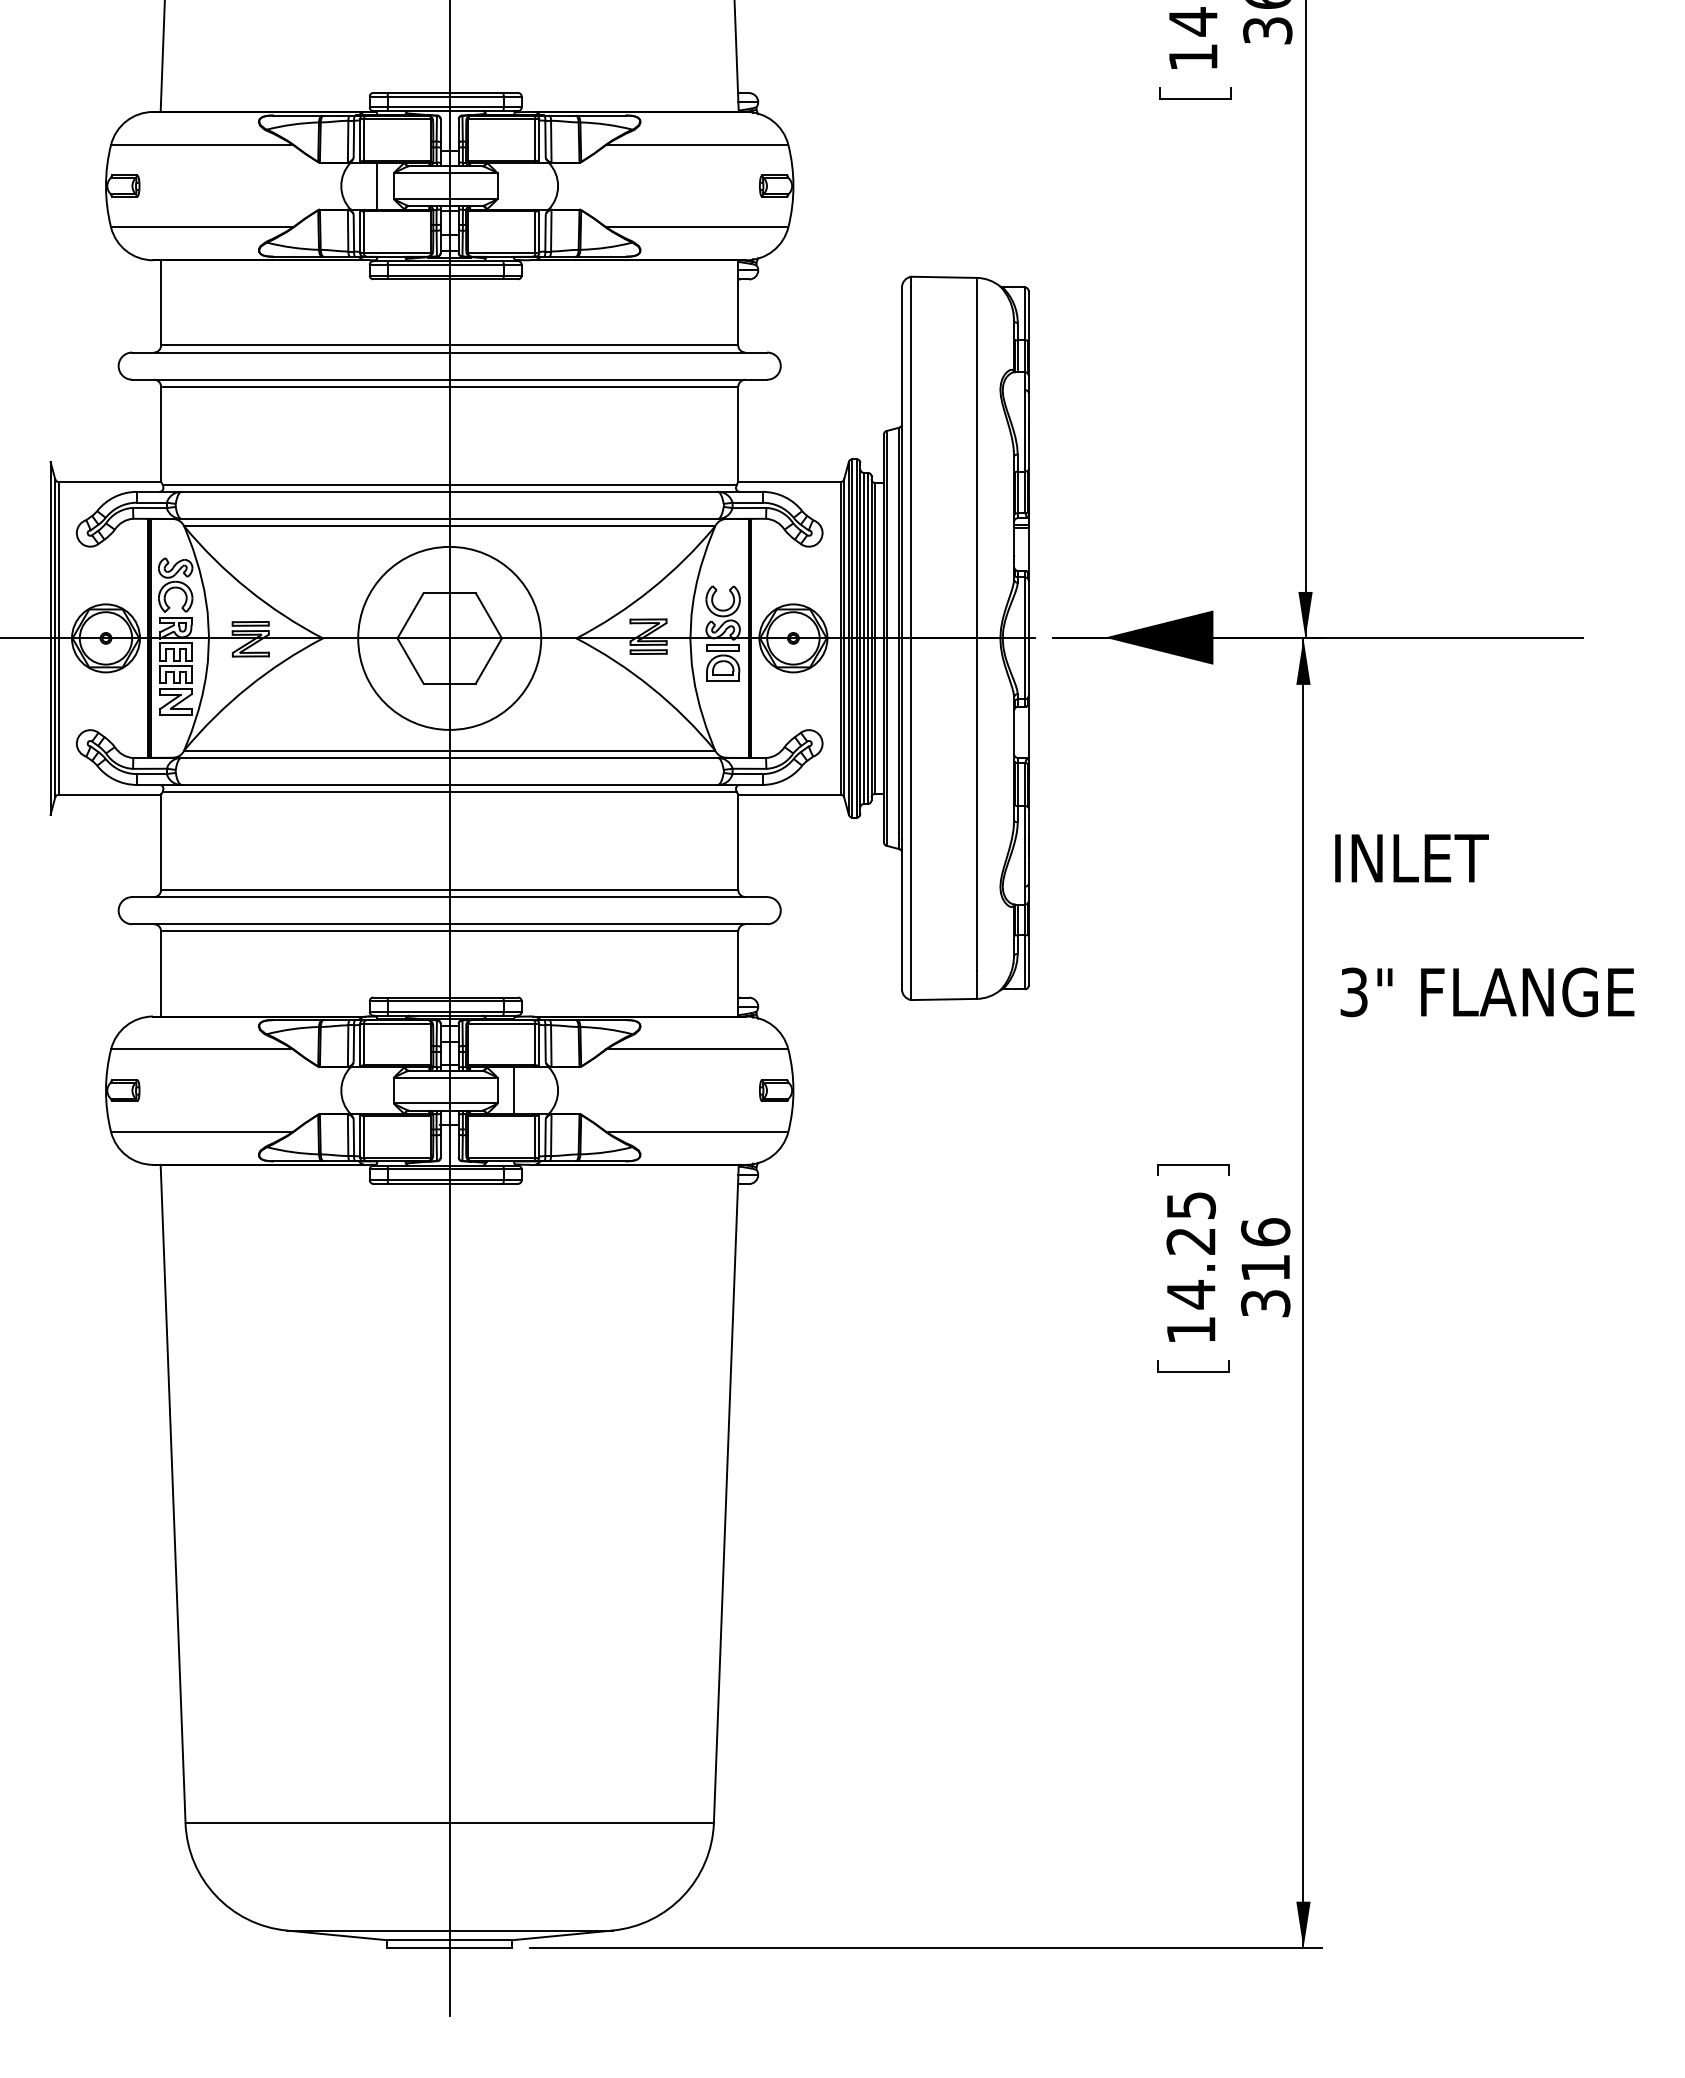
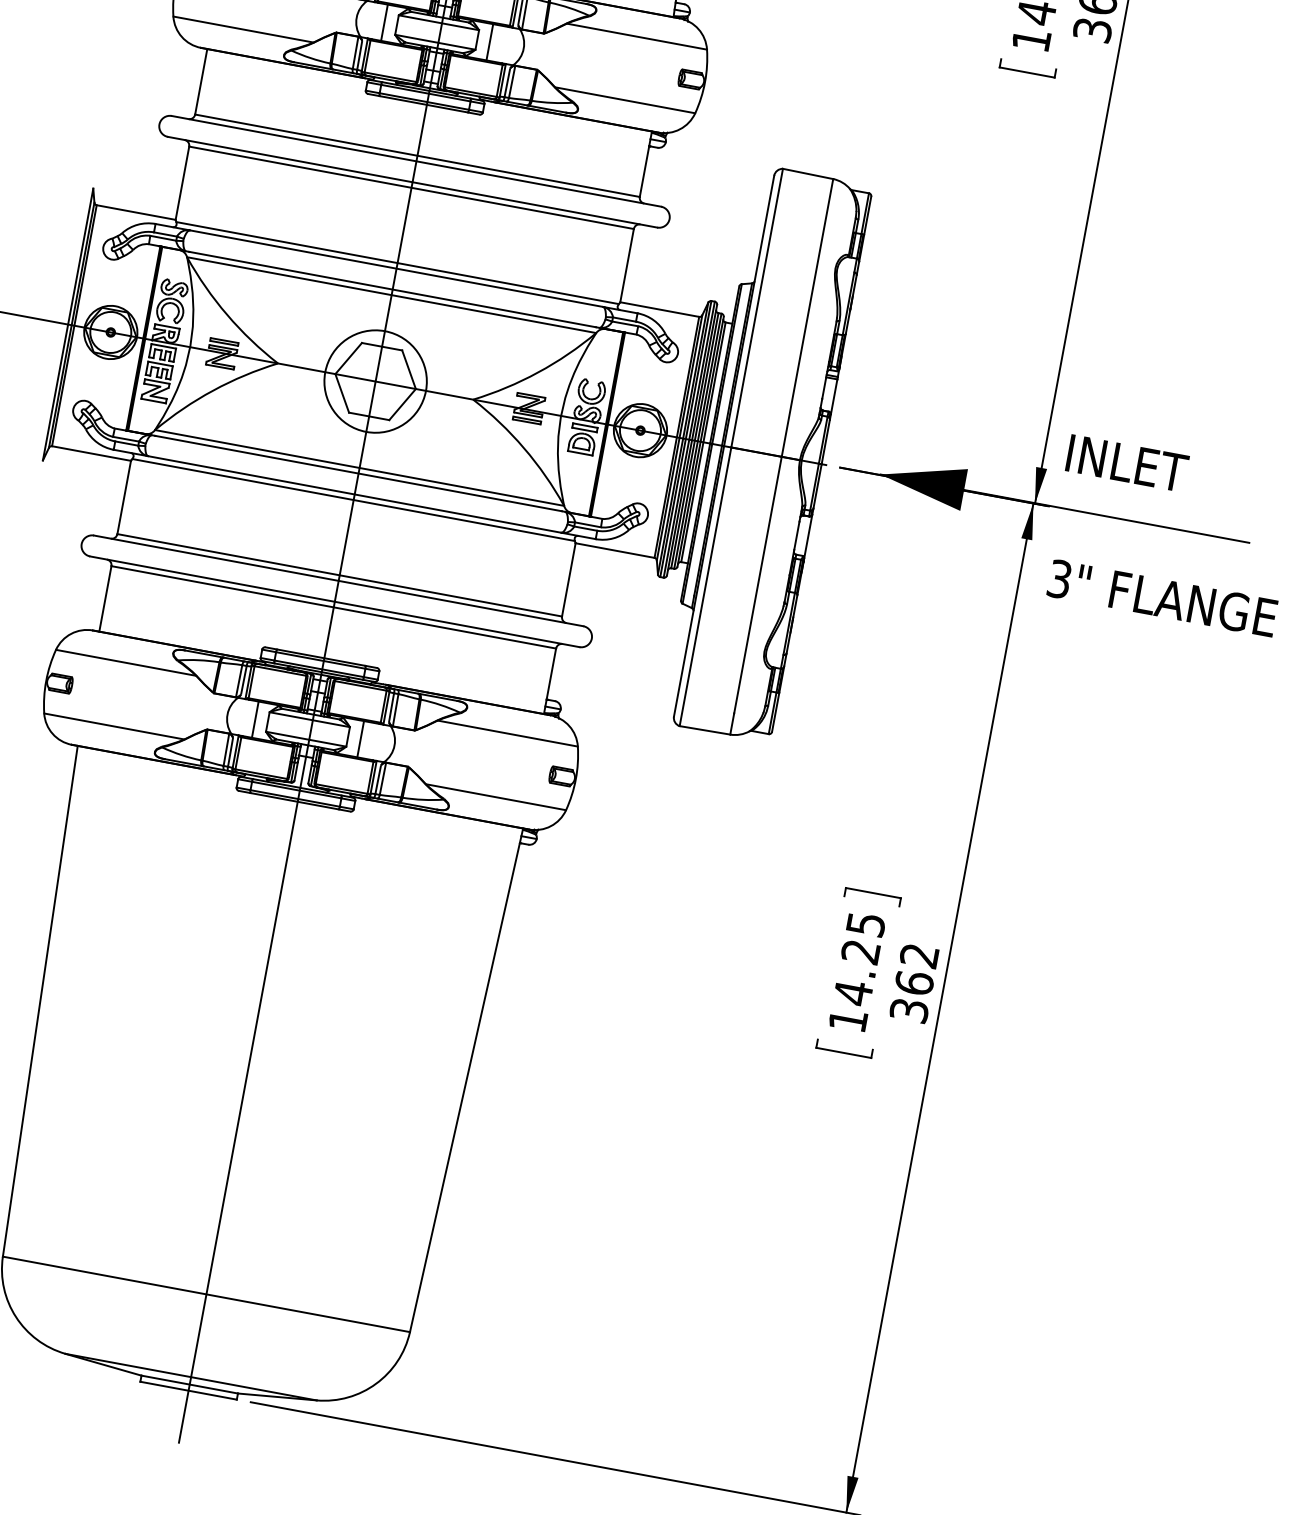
line: (514, 185) -> (490, 41), added
circle: (449, 638) -> (375, 381), size x0.71
text: (1411, 858) -> (1126, 463), moved
text: (1487, 992) -> (1162, 598), moved
line: (377, 1090) -> (255, 719), added
text: (1265, 1249) -> (916, 968), 316 -> 362

